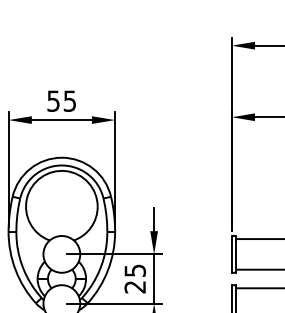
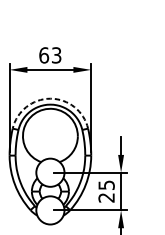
text: (61, 100) -> (50, 54), 55 -> 63
arc: (61, 157) -> (50, 98), solid -> dashed

